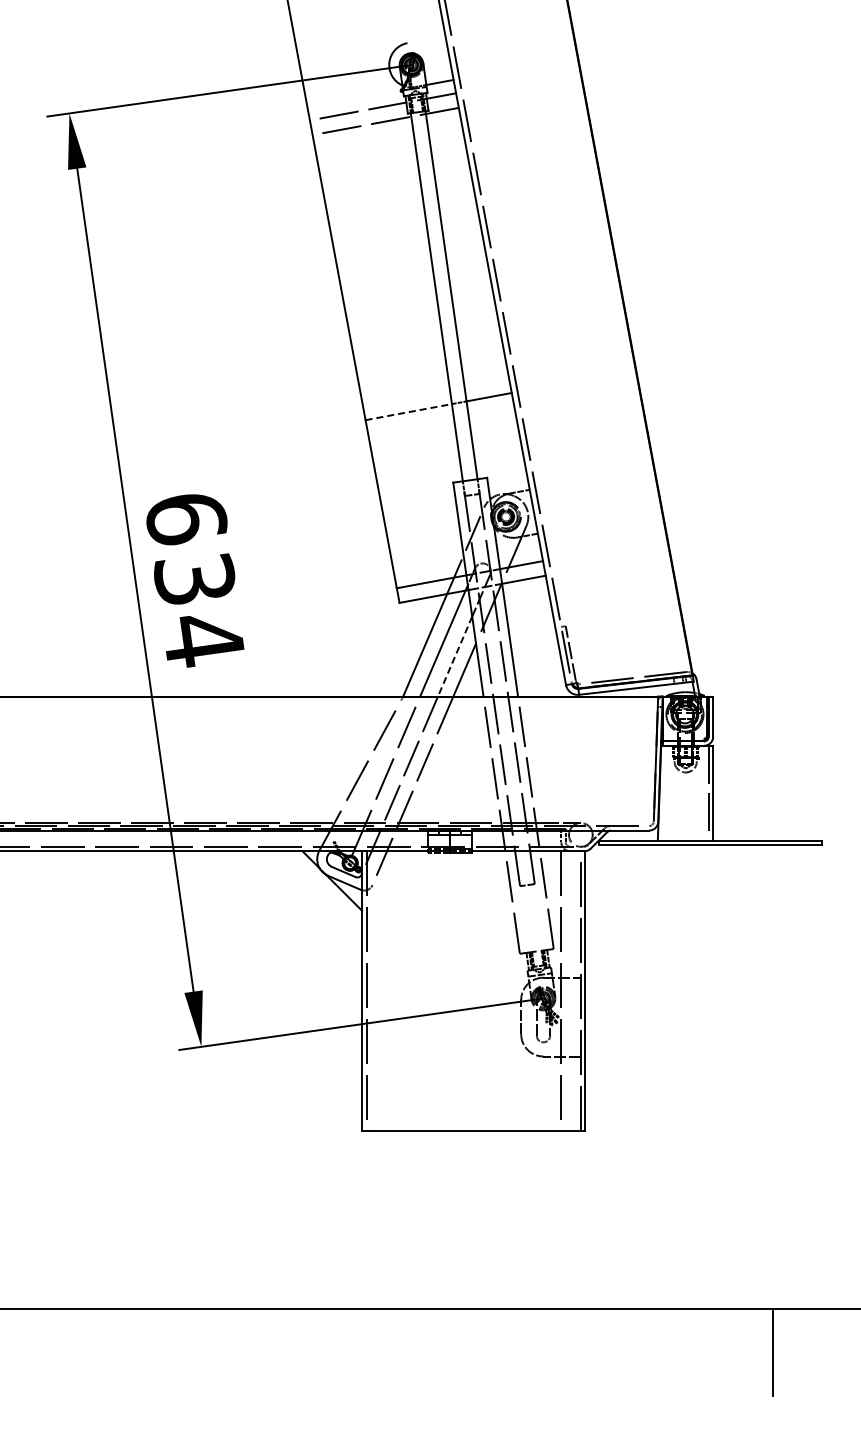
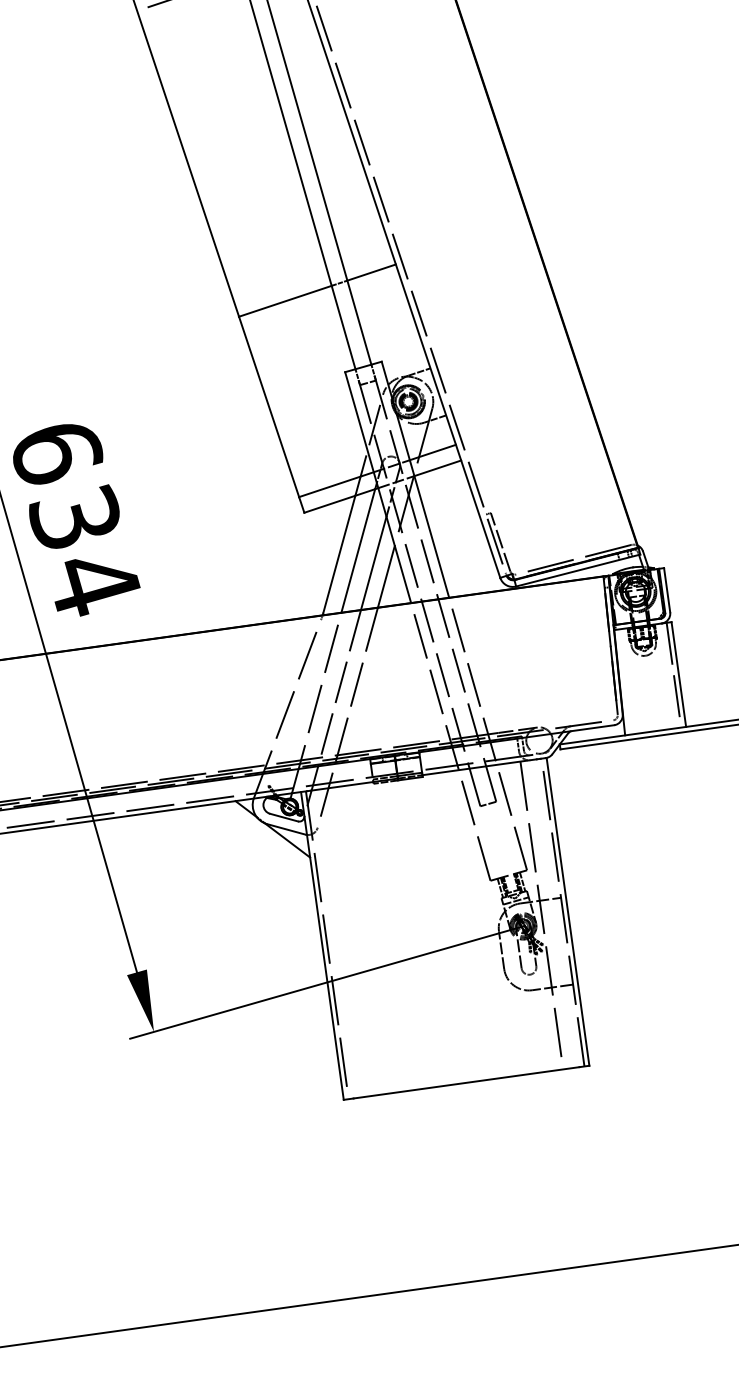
line: (408, 412) -> (285, 301), dashed -> solid
line: (454, 657) -> (373, 564), dashed -> solid

